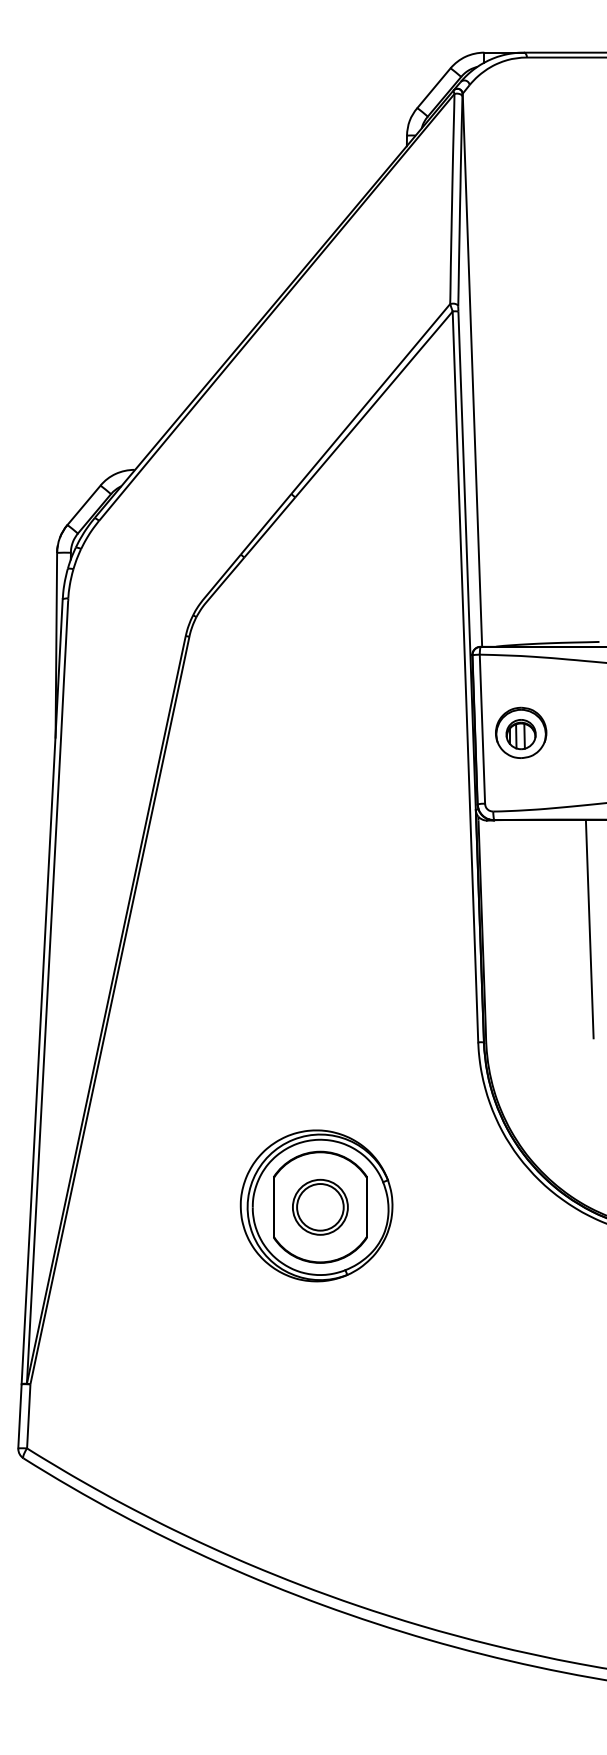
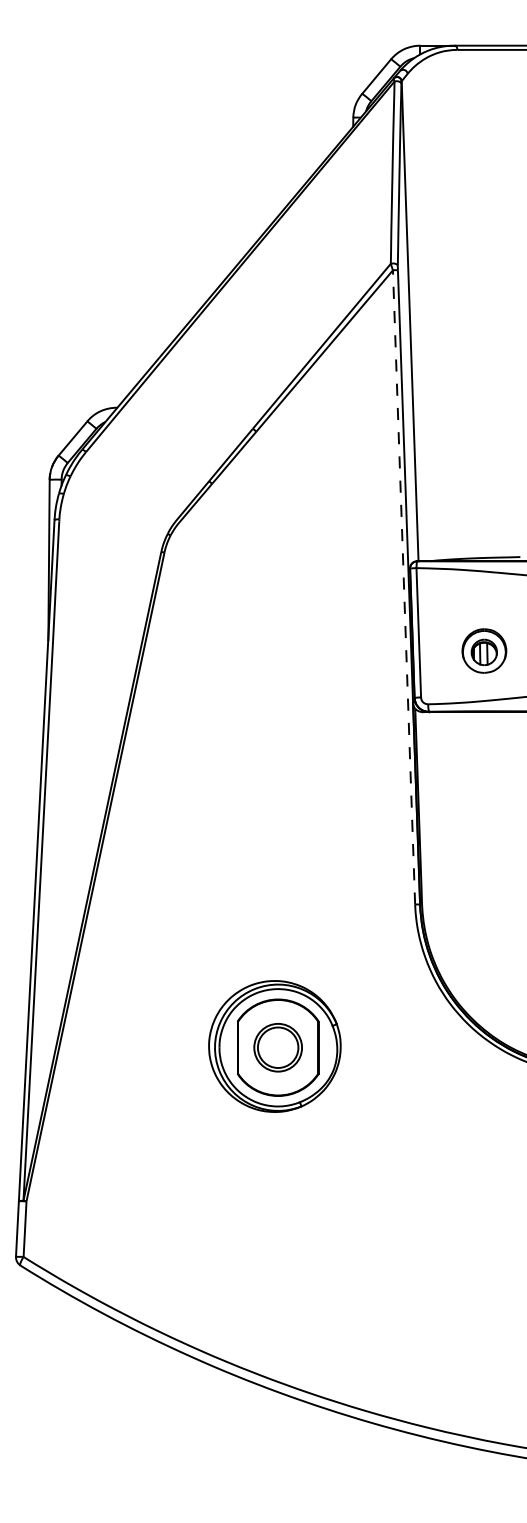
line: (465, 675) -> (404, 586), solid -> dashed
part: (521, 732) -> (484, 650), moved
line: (589, 929) -> (511, 806), removed

